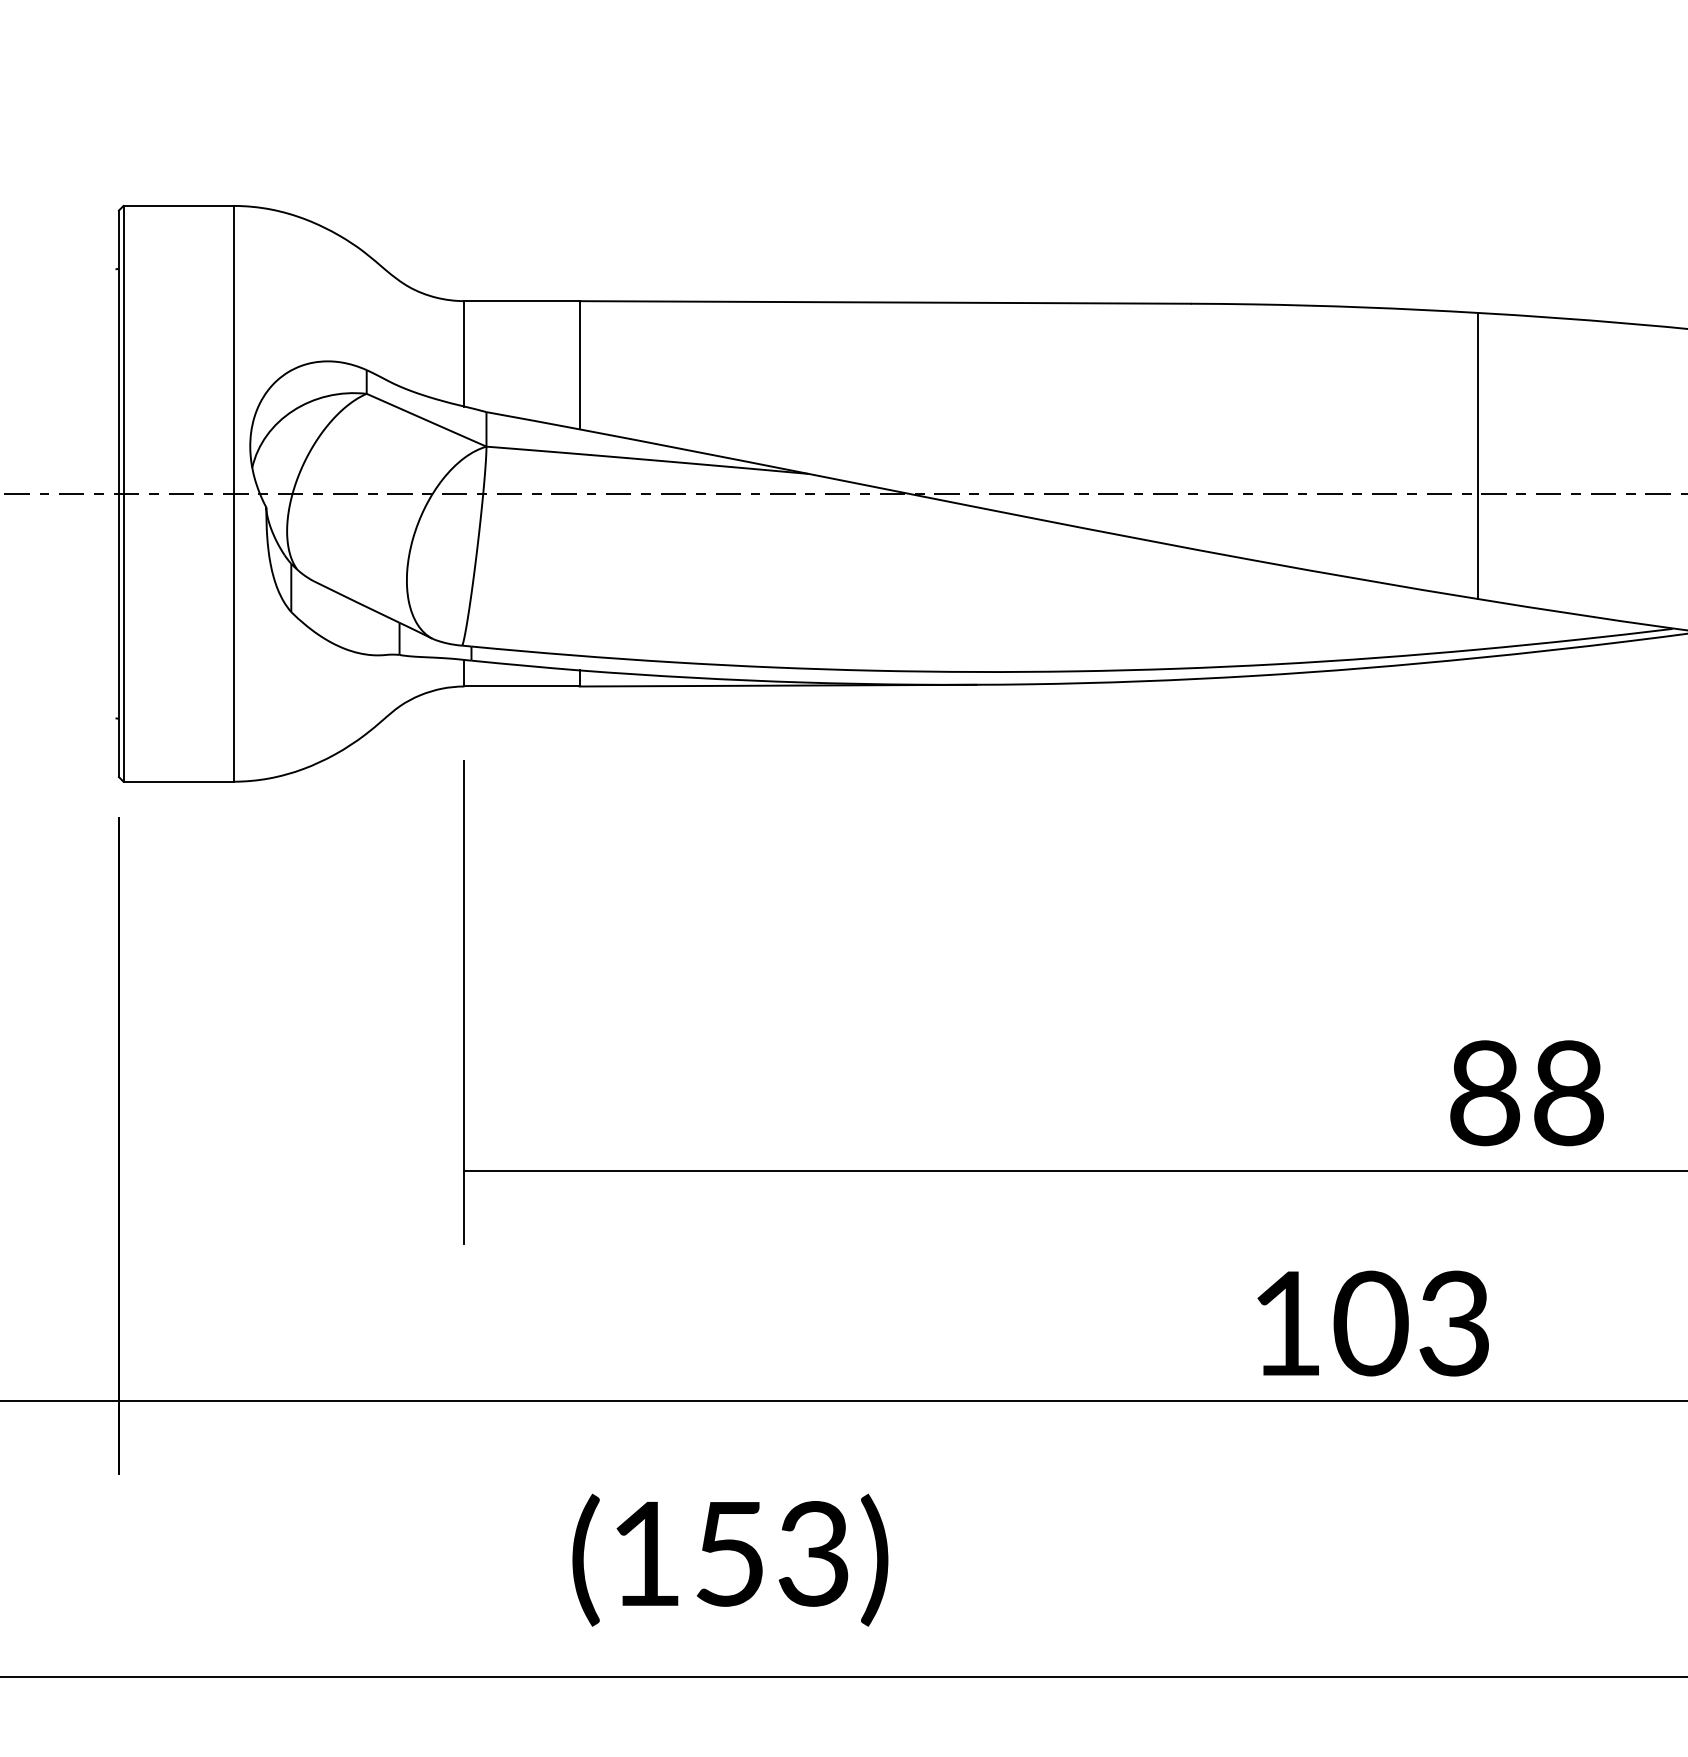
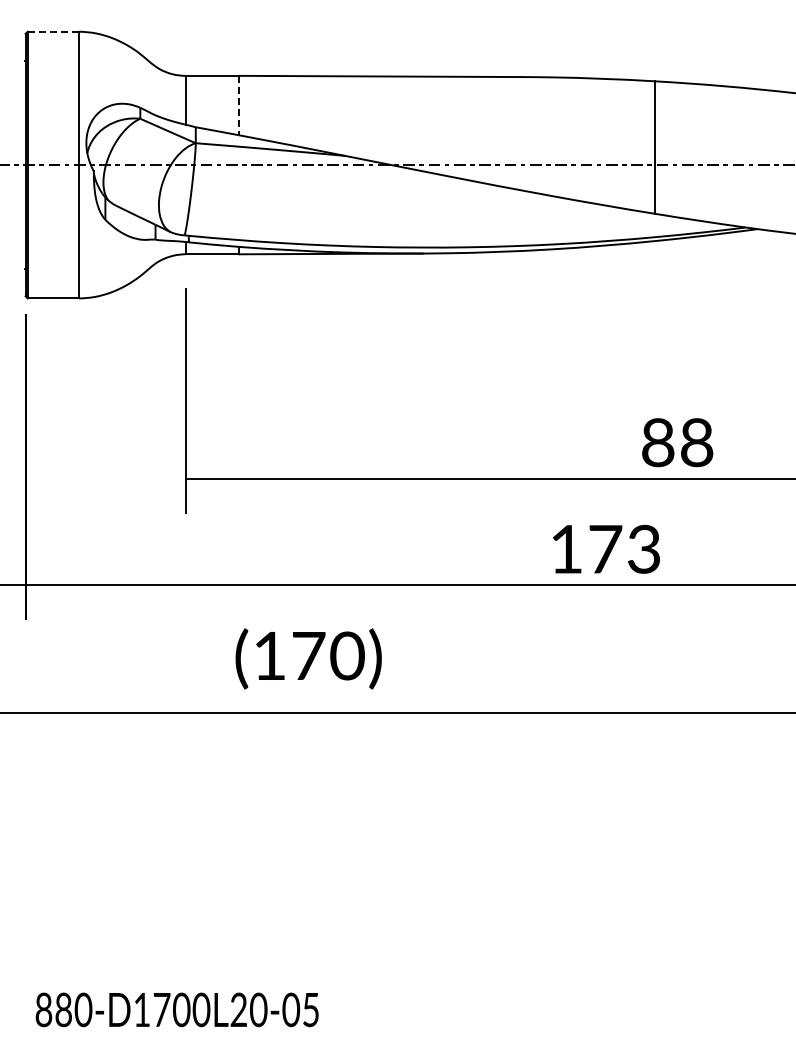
line: (179, 205) -> (53, 31), solid -> dashed
line: (578, 365) -> (238, 105), solid -> dashed
text: (1371, 1321) -> (605, 548), 103 -> 173
text: (773, 1552) -> (328, 655), (153) -> (170)

